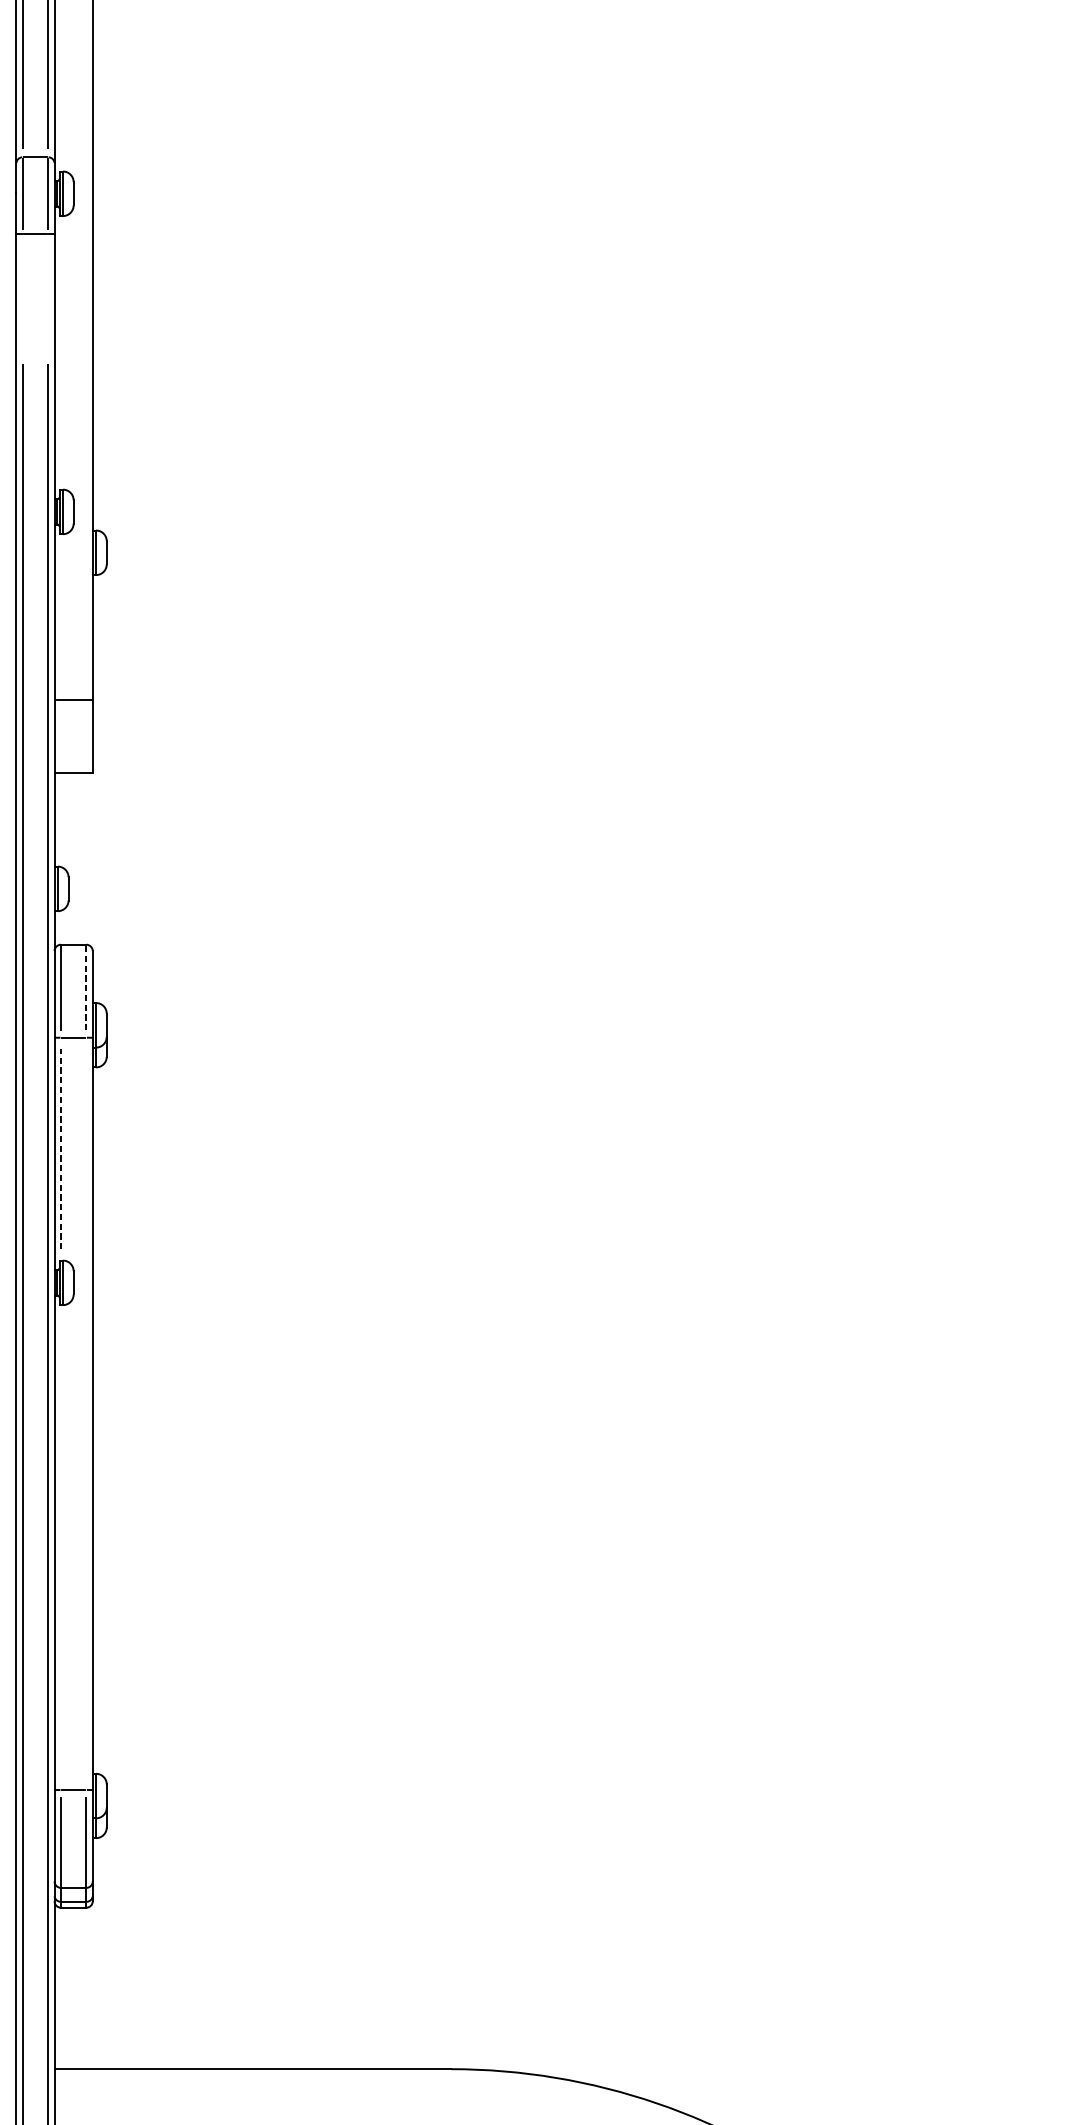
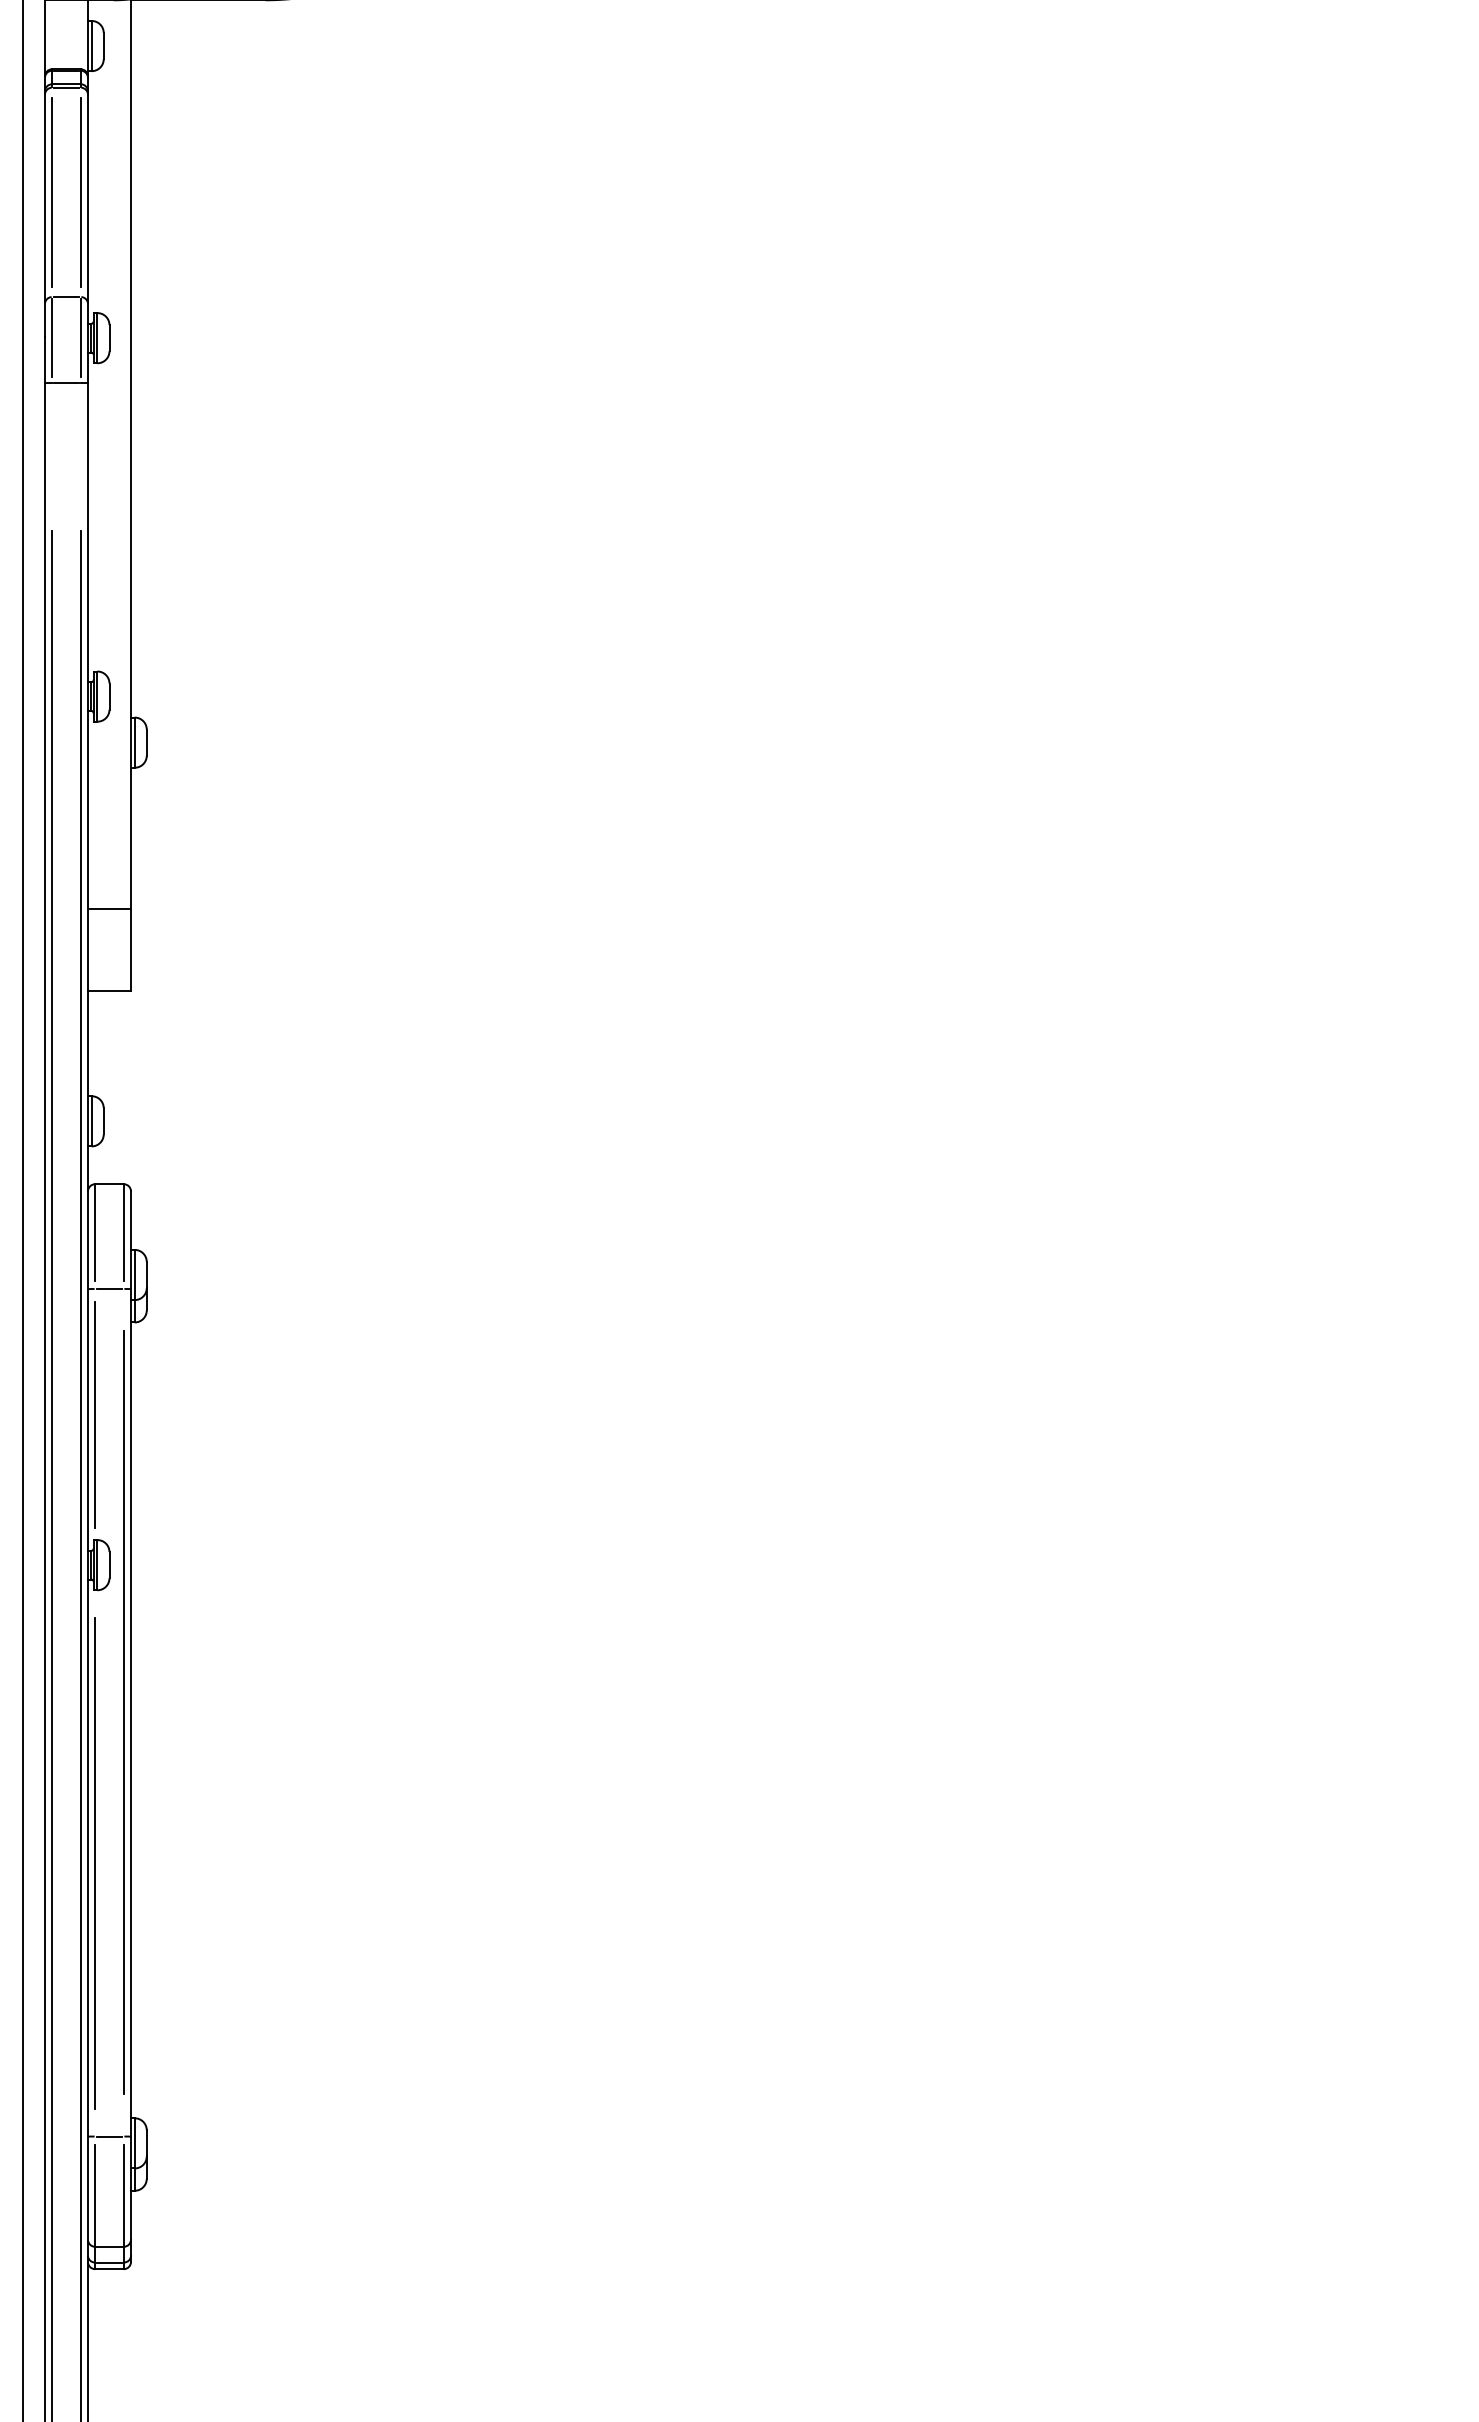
line: (86, 987) -> (123, 1232), dashed -> solid
line: (61, 1149) -> (95, 1414), dashed -> solid
line: (86, 1413) -> (123, 1712), added
line: (61, 1547) -> (95, 1863), added

